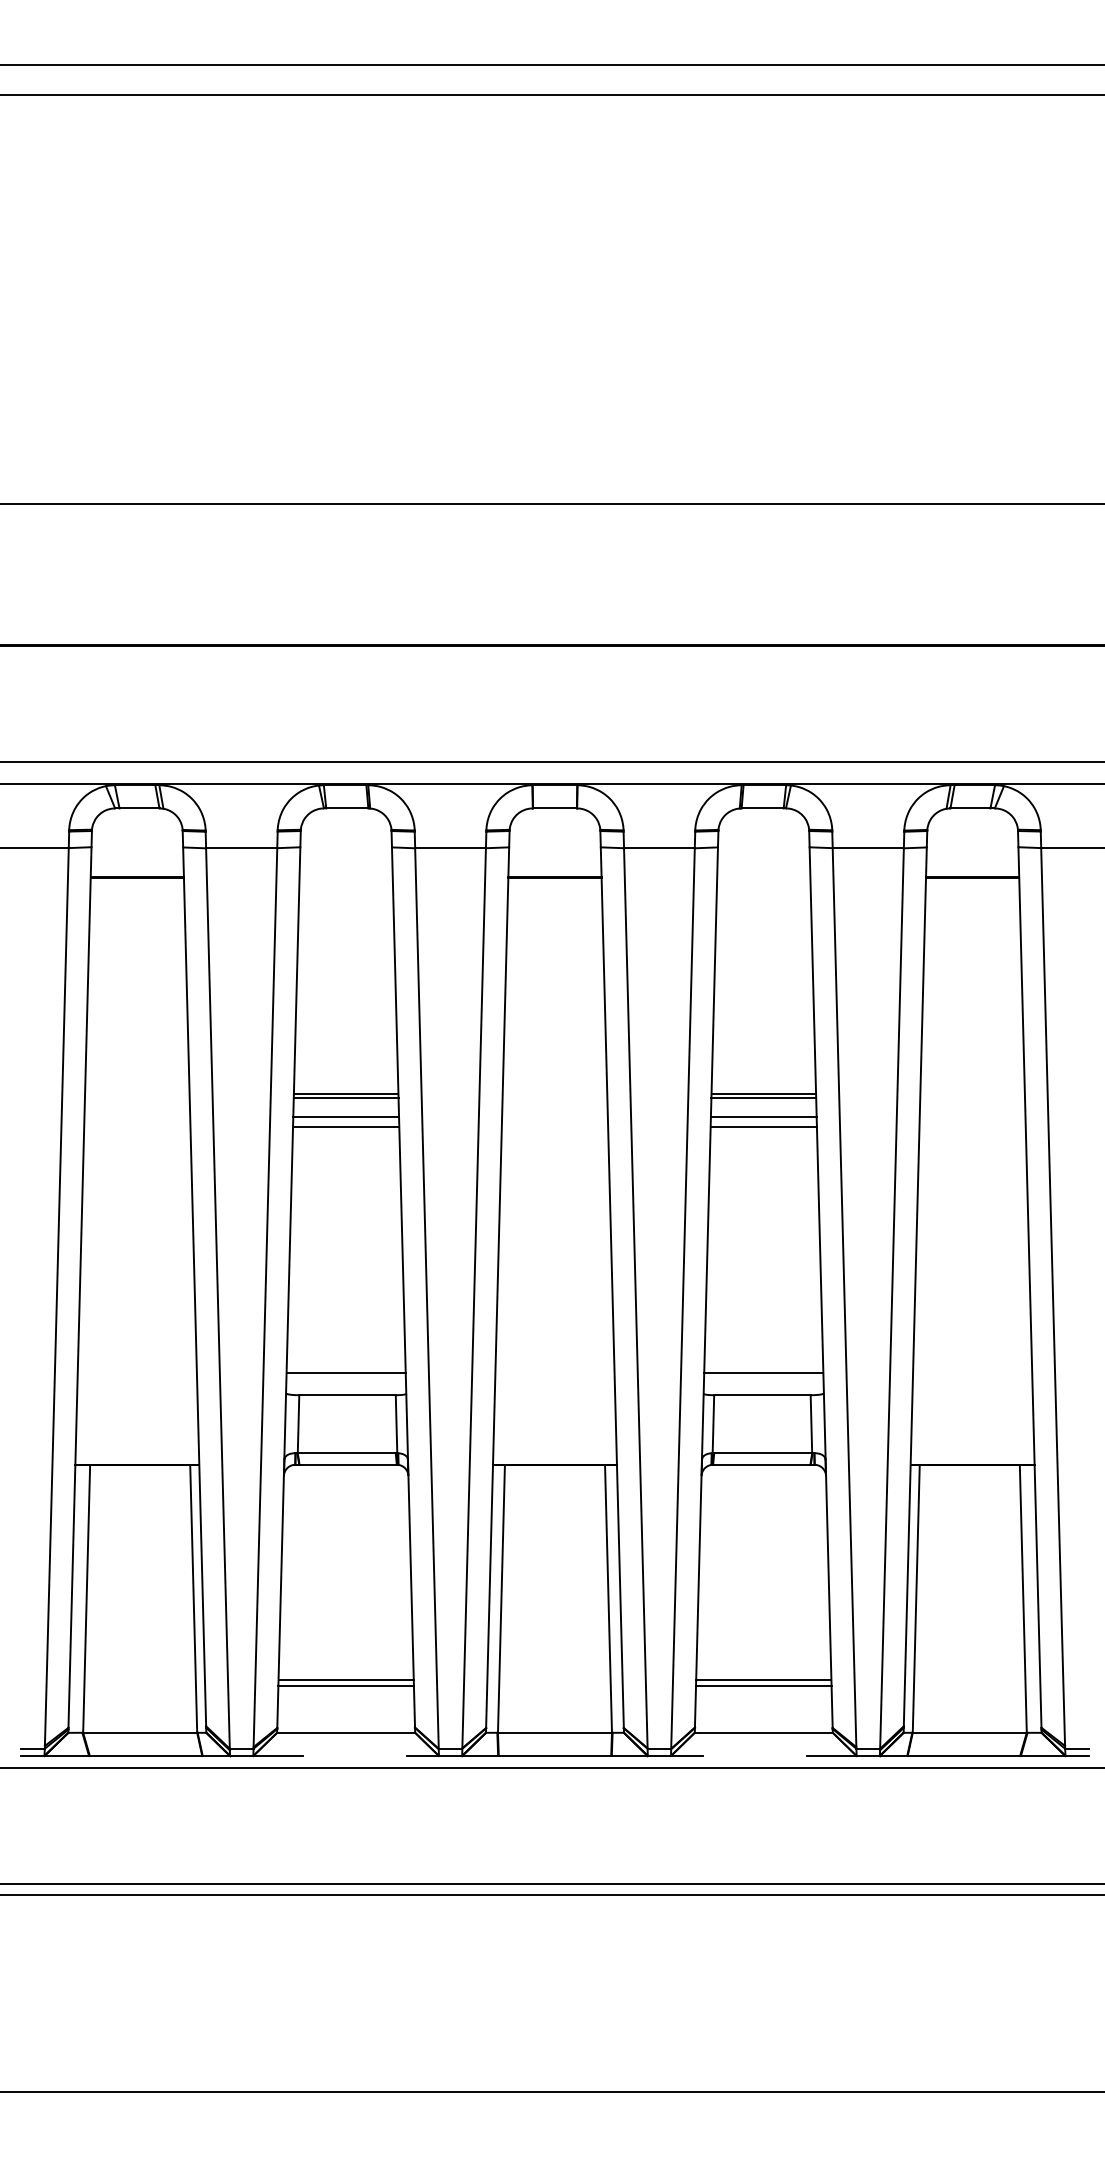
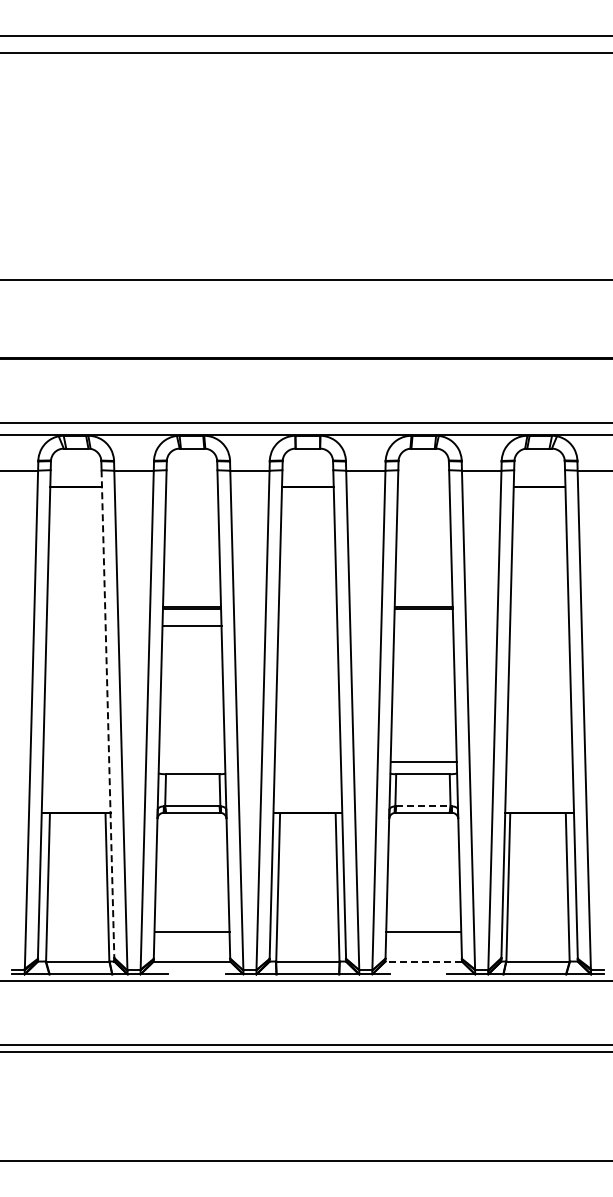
line: (345, 1116) -> (191, 619), removed
line: (763, 1116) -> (423, 619), removed
line: (763, 1127) -> (423, 625), removed
line: (193, 1287) -> (107, 714), solid -> dashed
line: (345, 1372) -> (191, 761), removed
line: (763, 1453) -> (423, 806), solid -> dashed
line: (345, 1685) -> (191, 935), removed
line: (763, 1685) -> (423, 935), removed
line: (763, 1732) -> (423, 961), solid -> dashed

